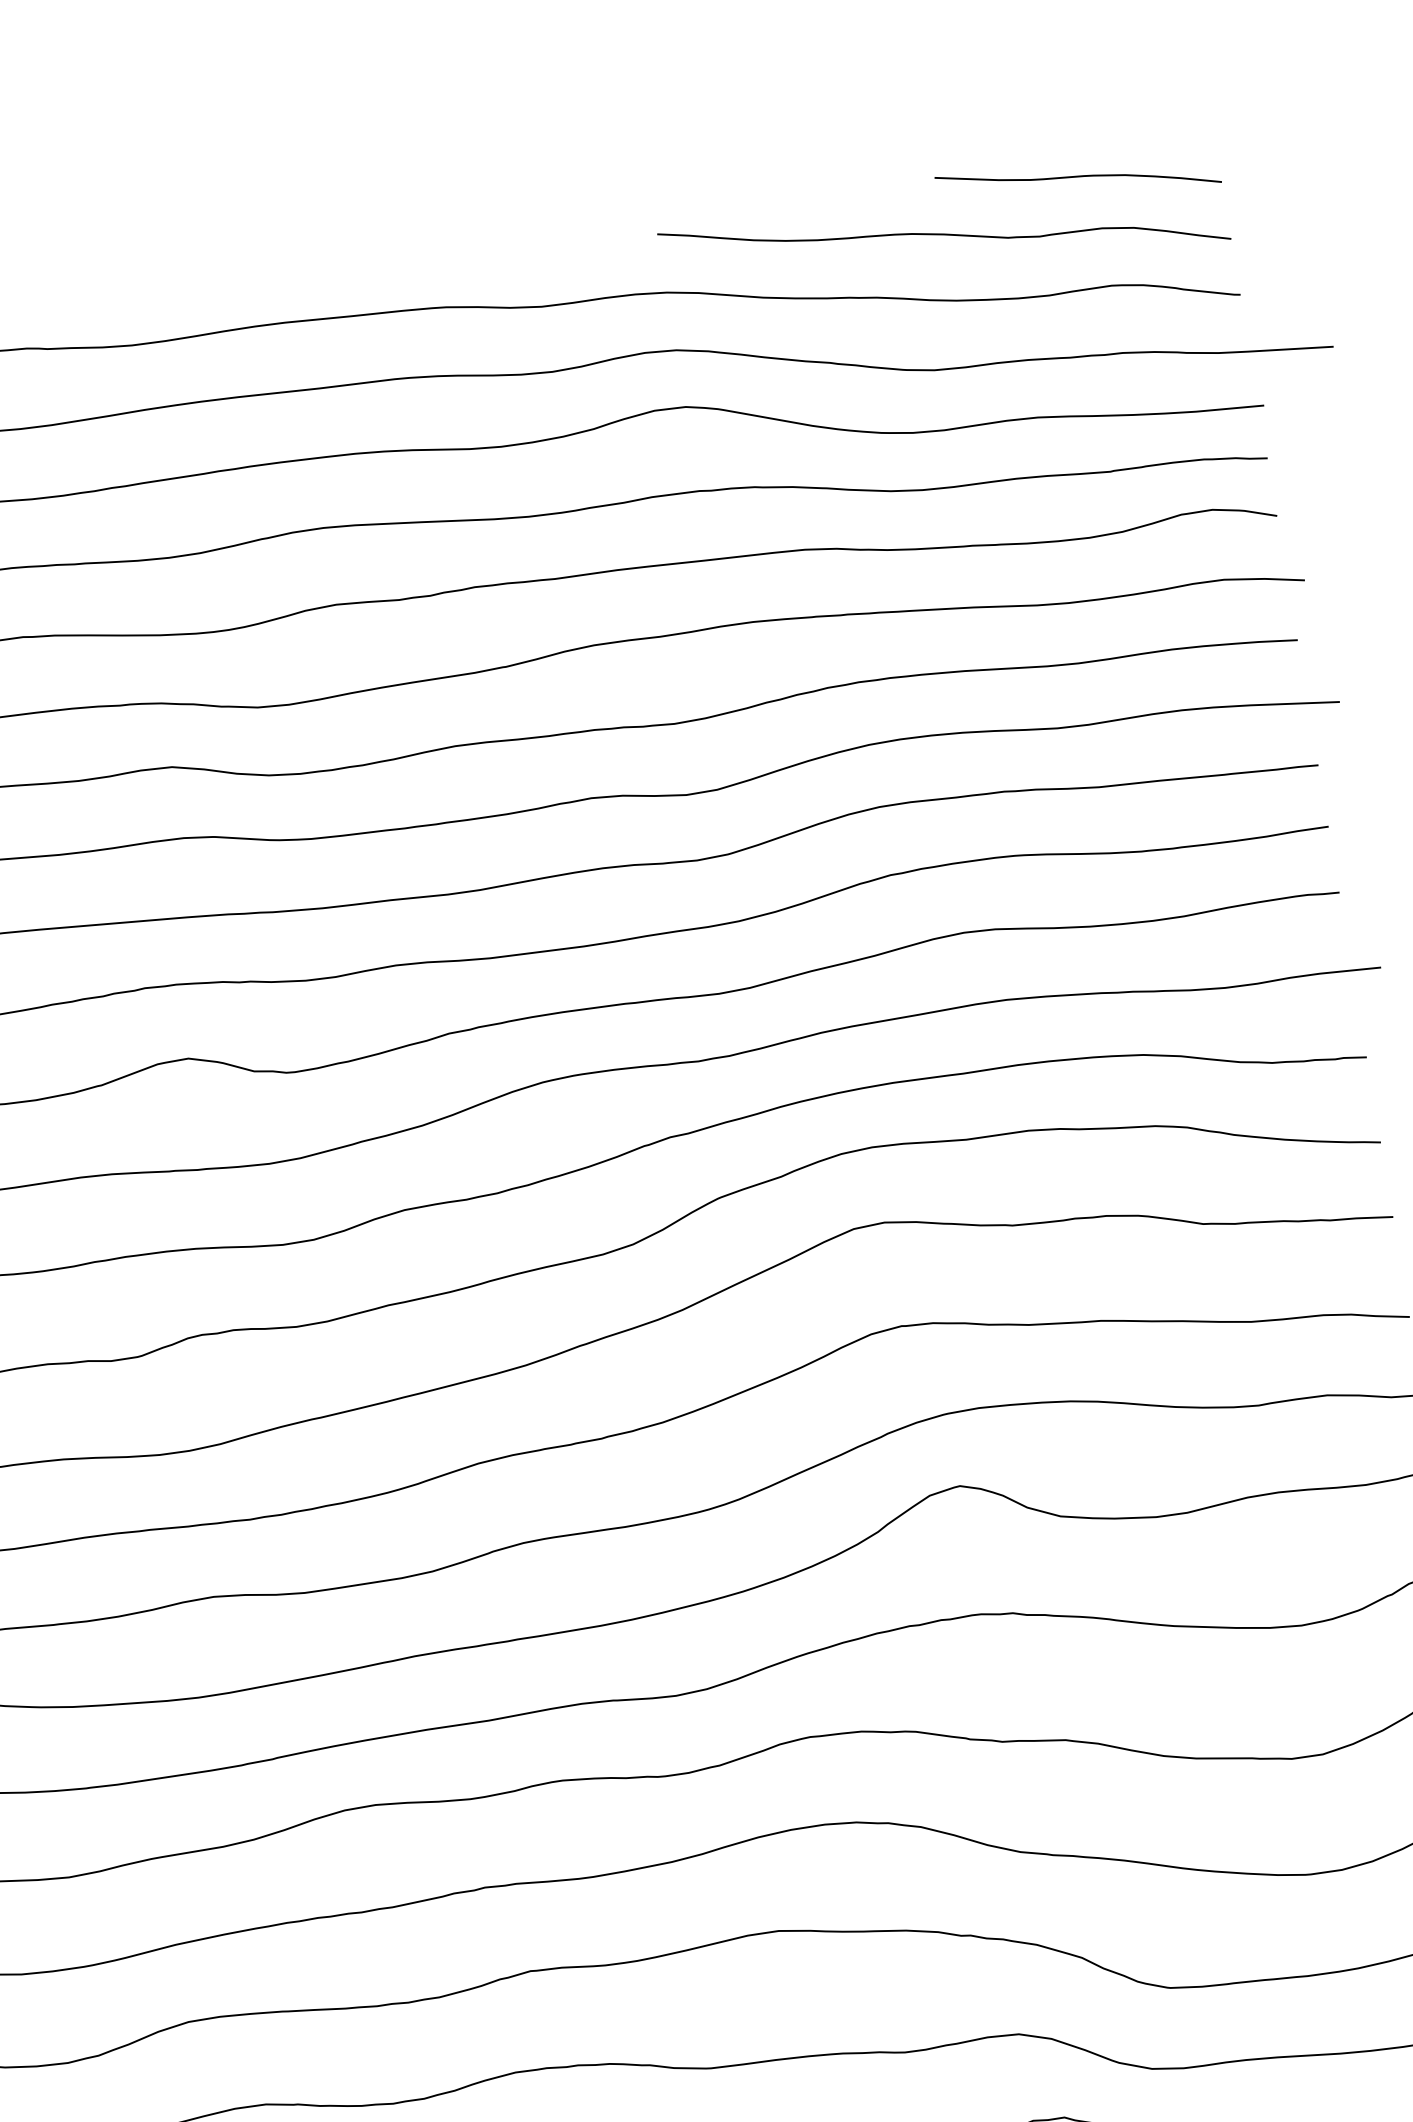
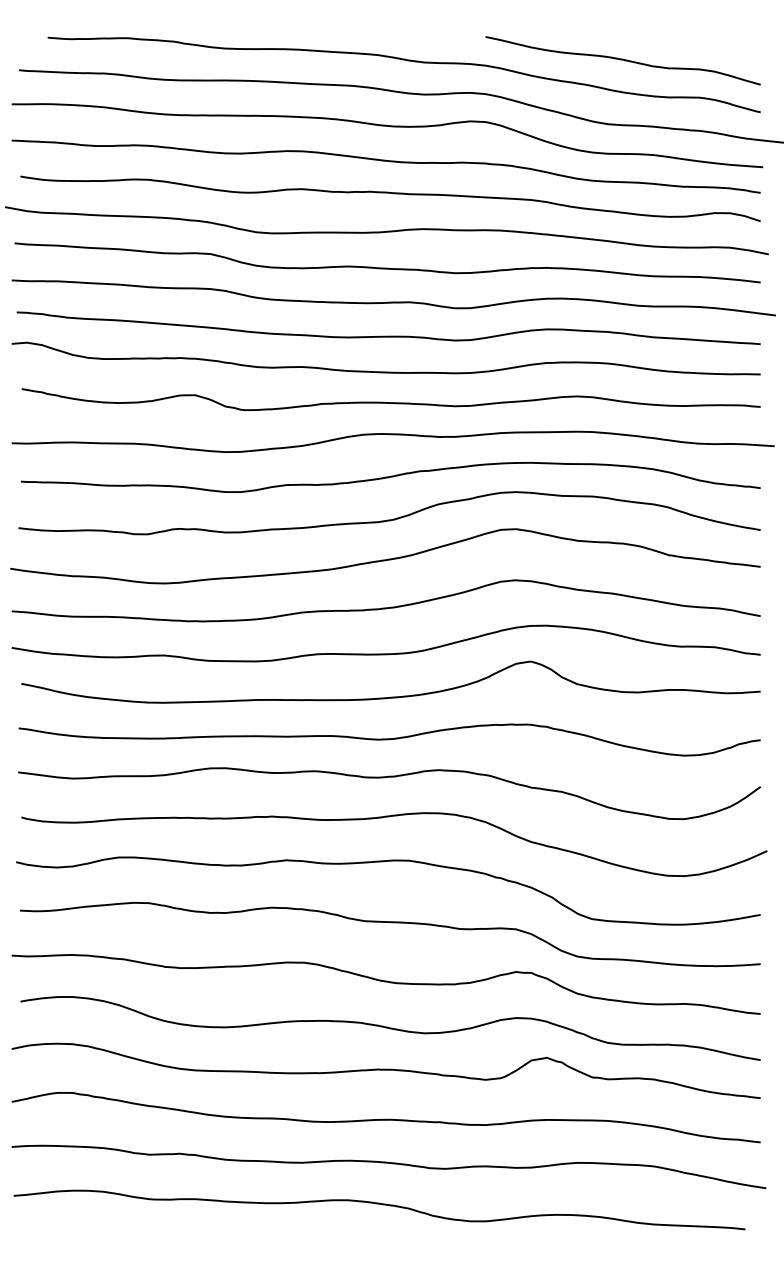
curve: (1077, 178) -> (691, 43), removed

